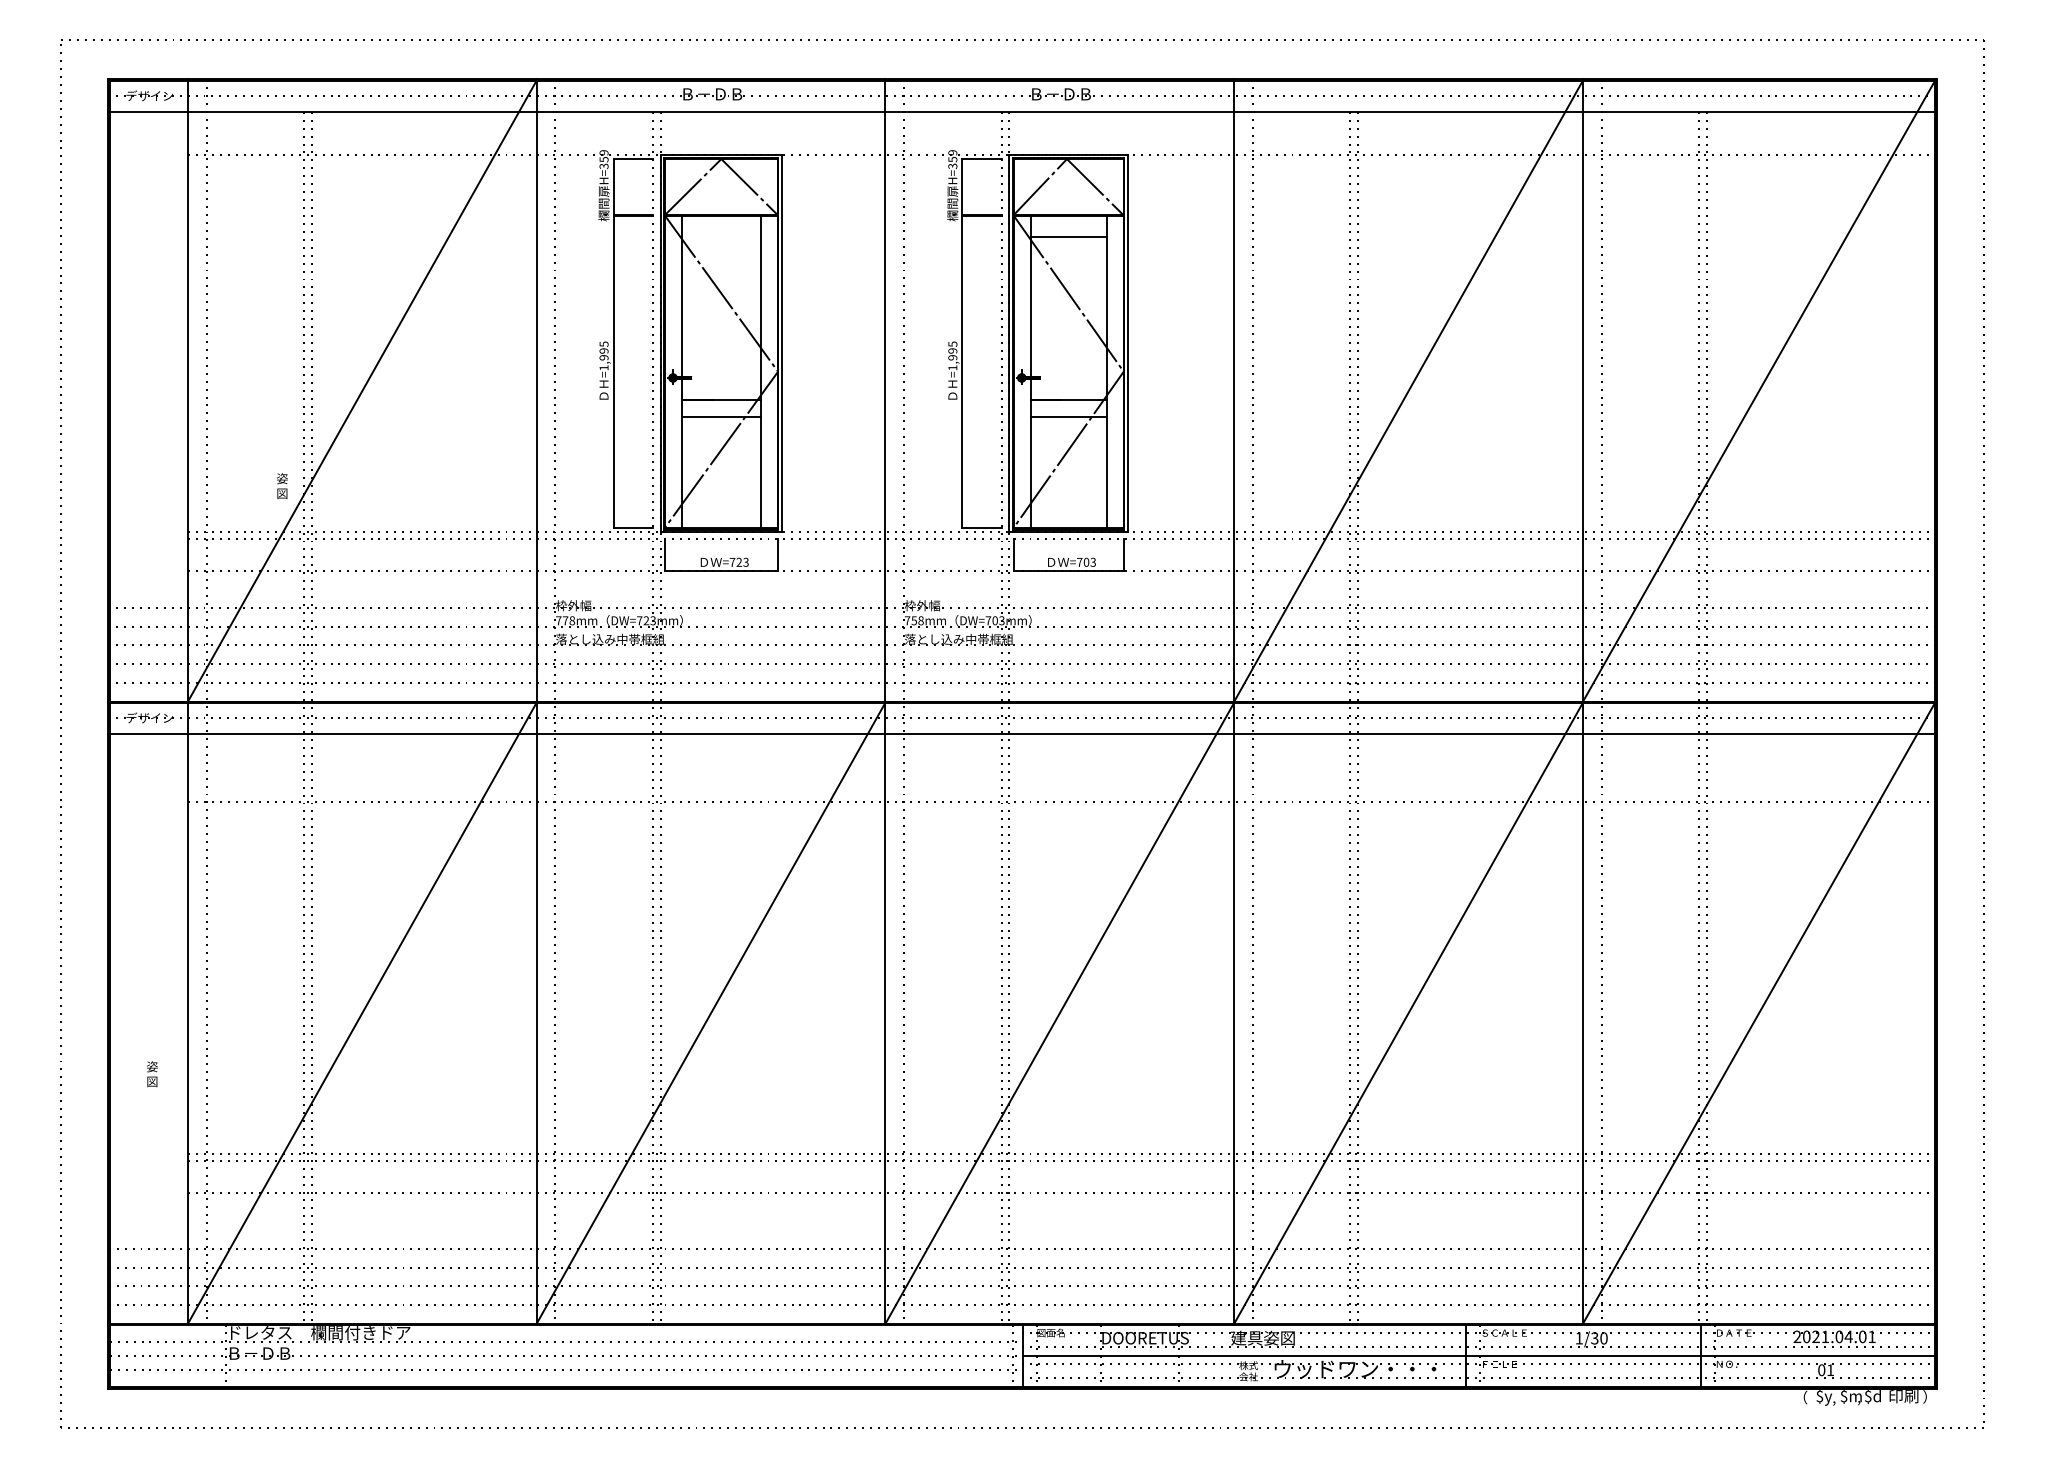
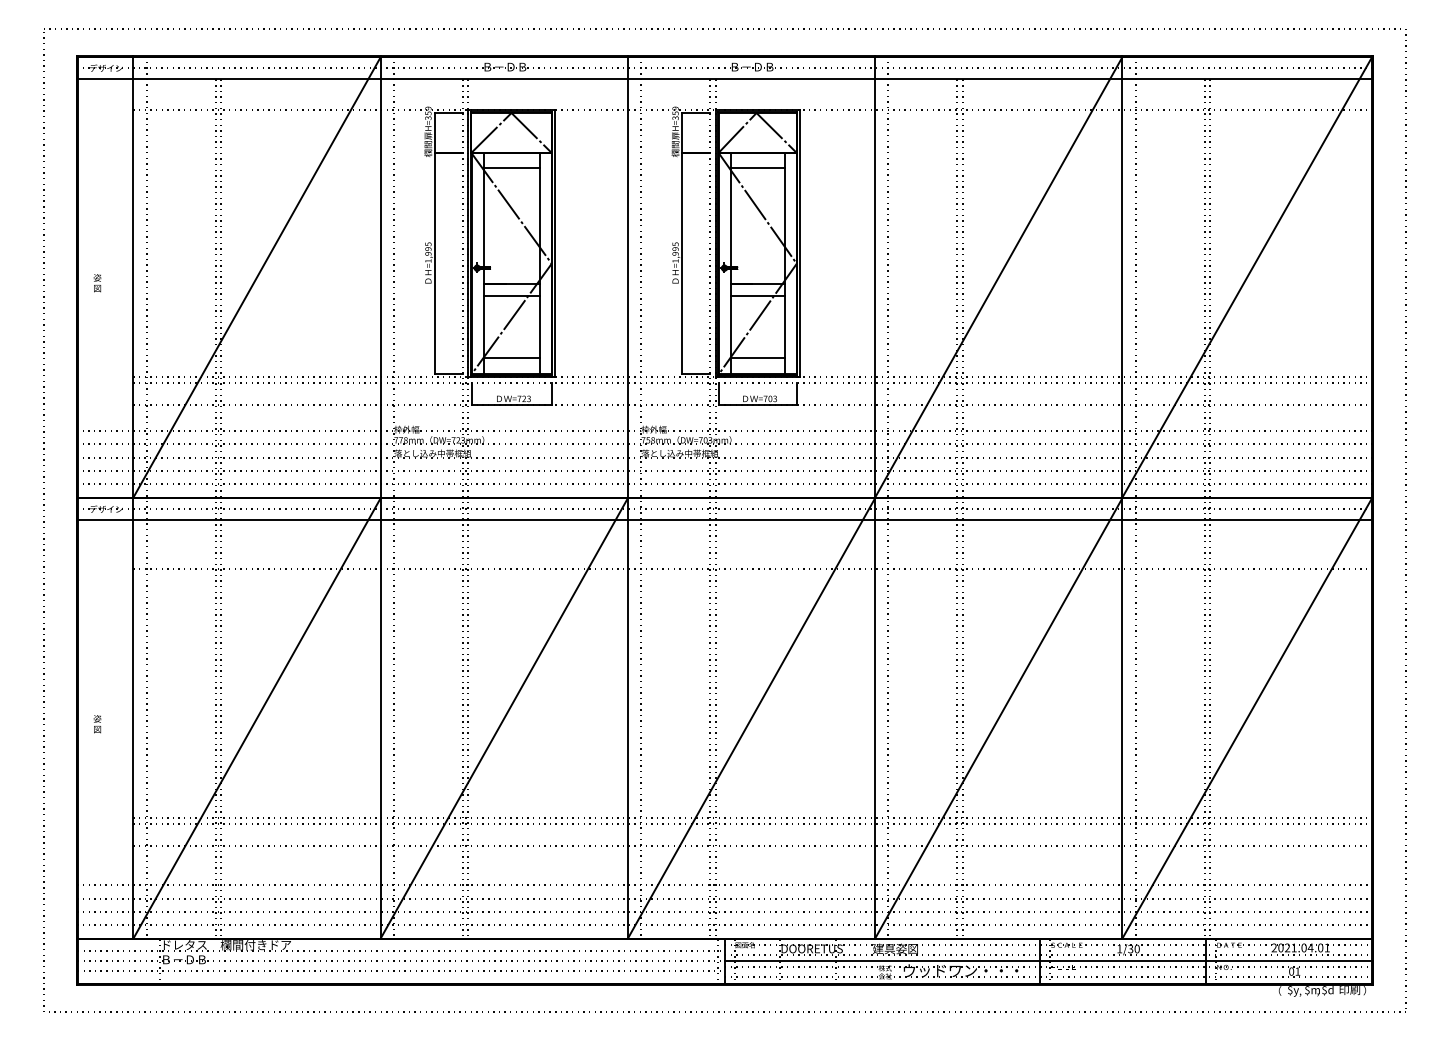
line: (721, 236) -> (511, 167), added
text: (282, 485) -> (97, 282), moved
line: (721, 504) -> (511, 357), added
line: (1068, 504) -> (757, 357), added
text: (152, 1074) -> (97, 724), moved

